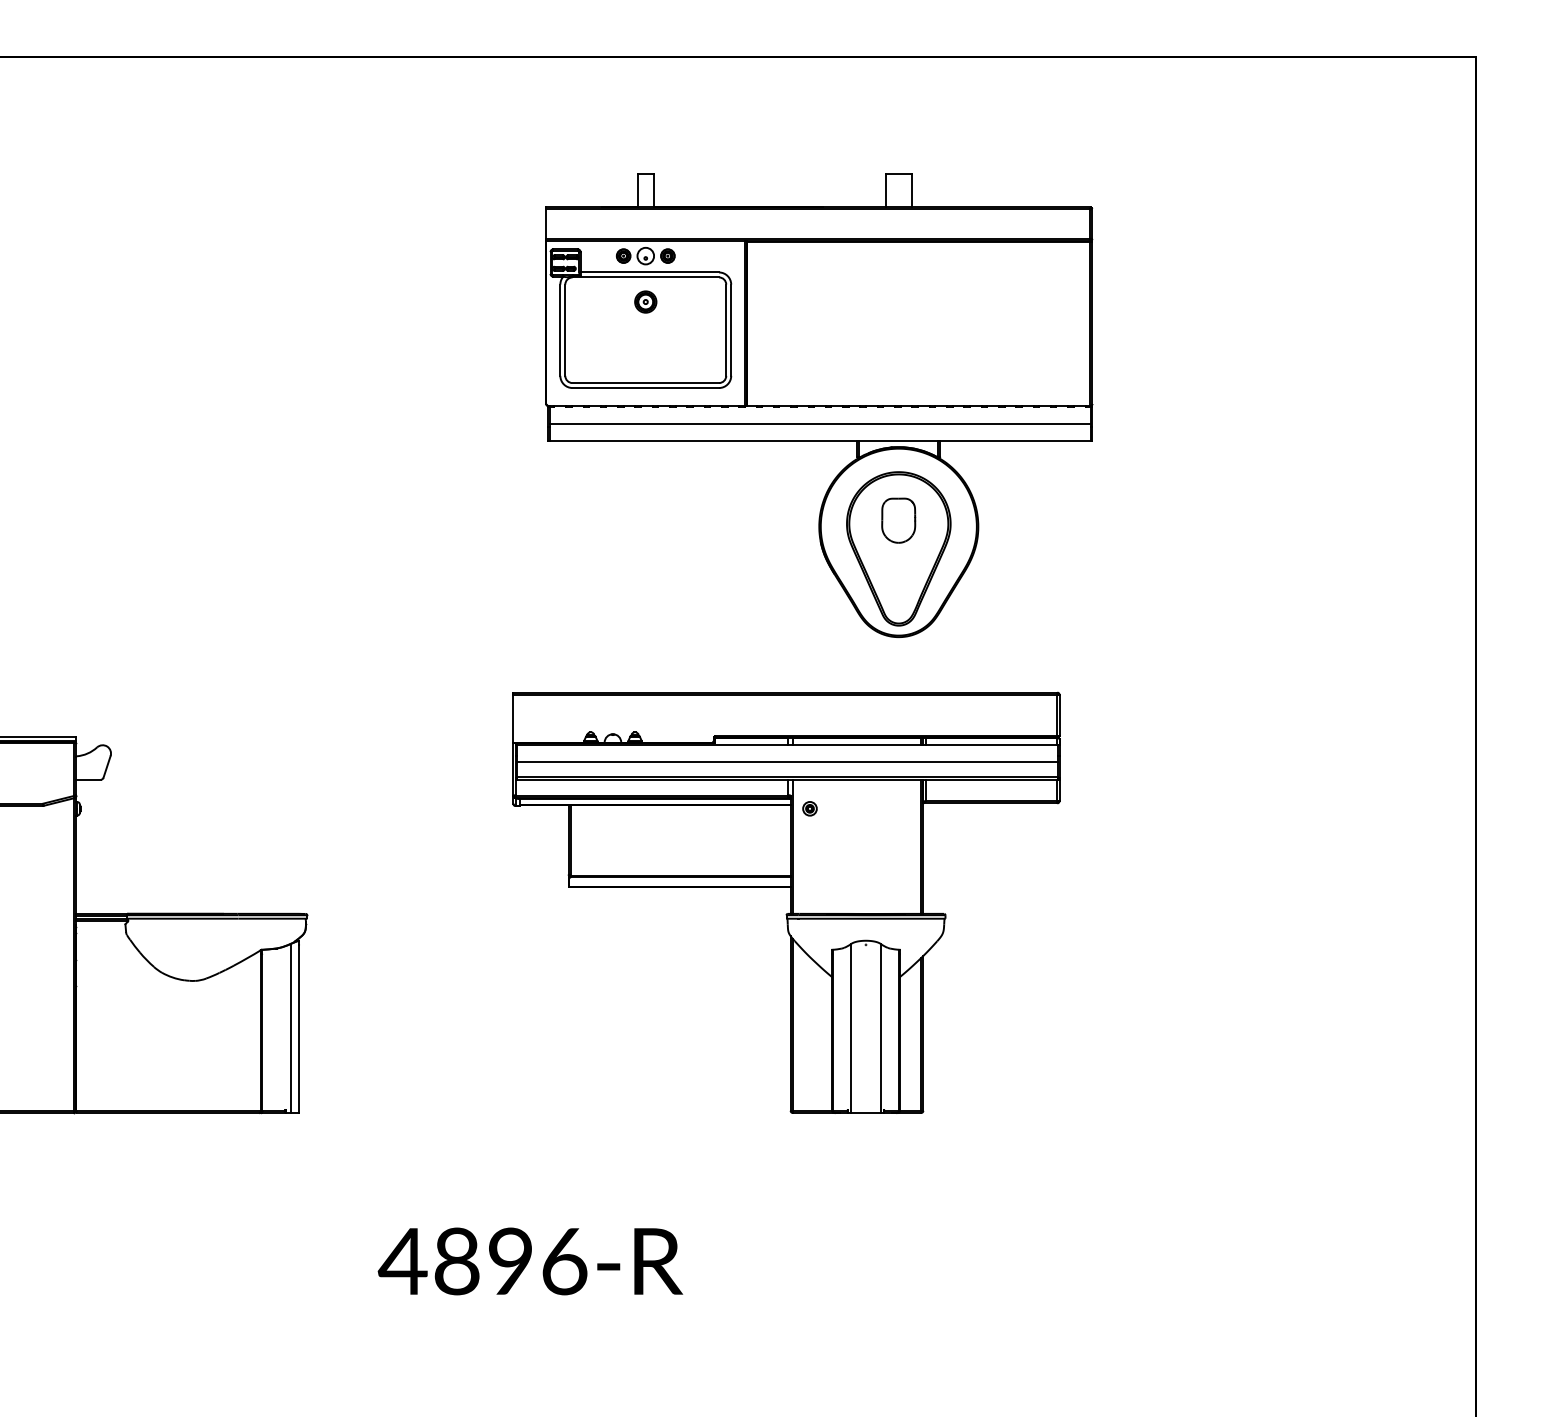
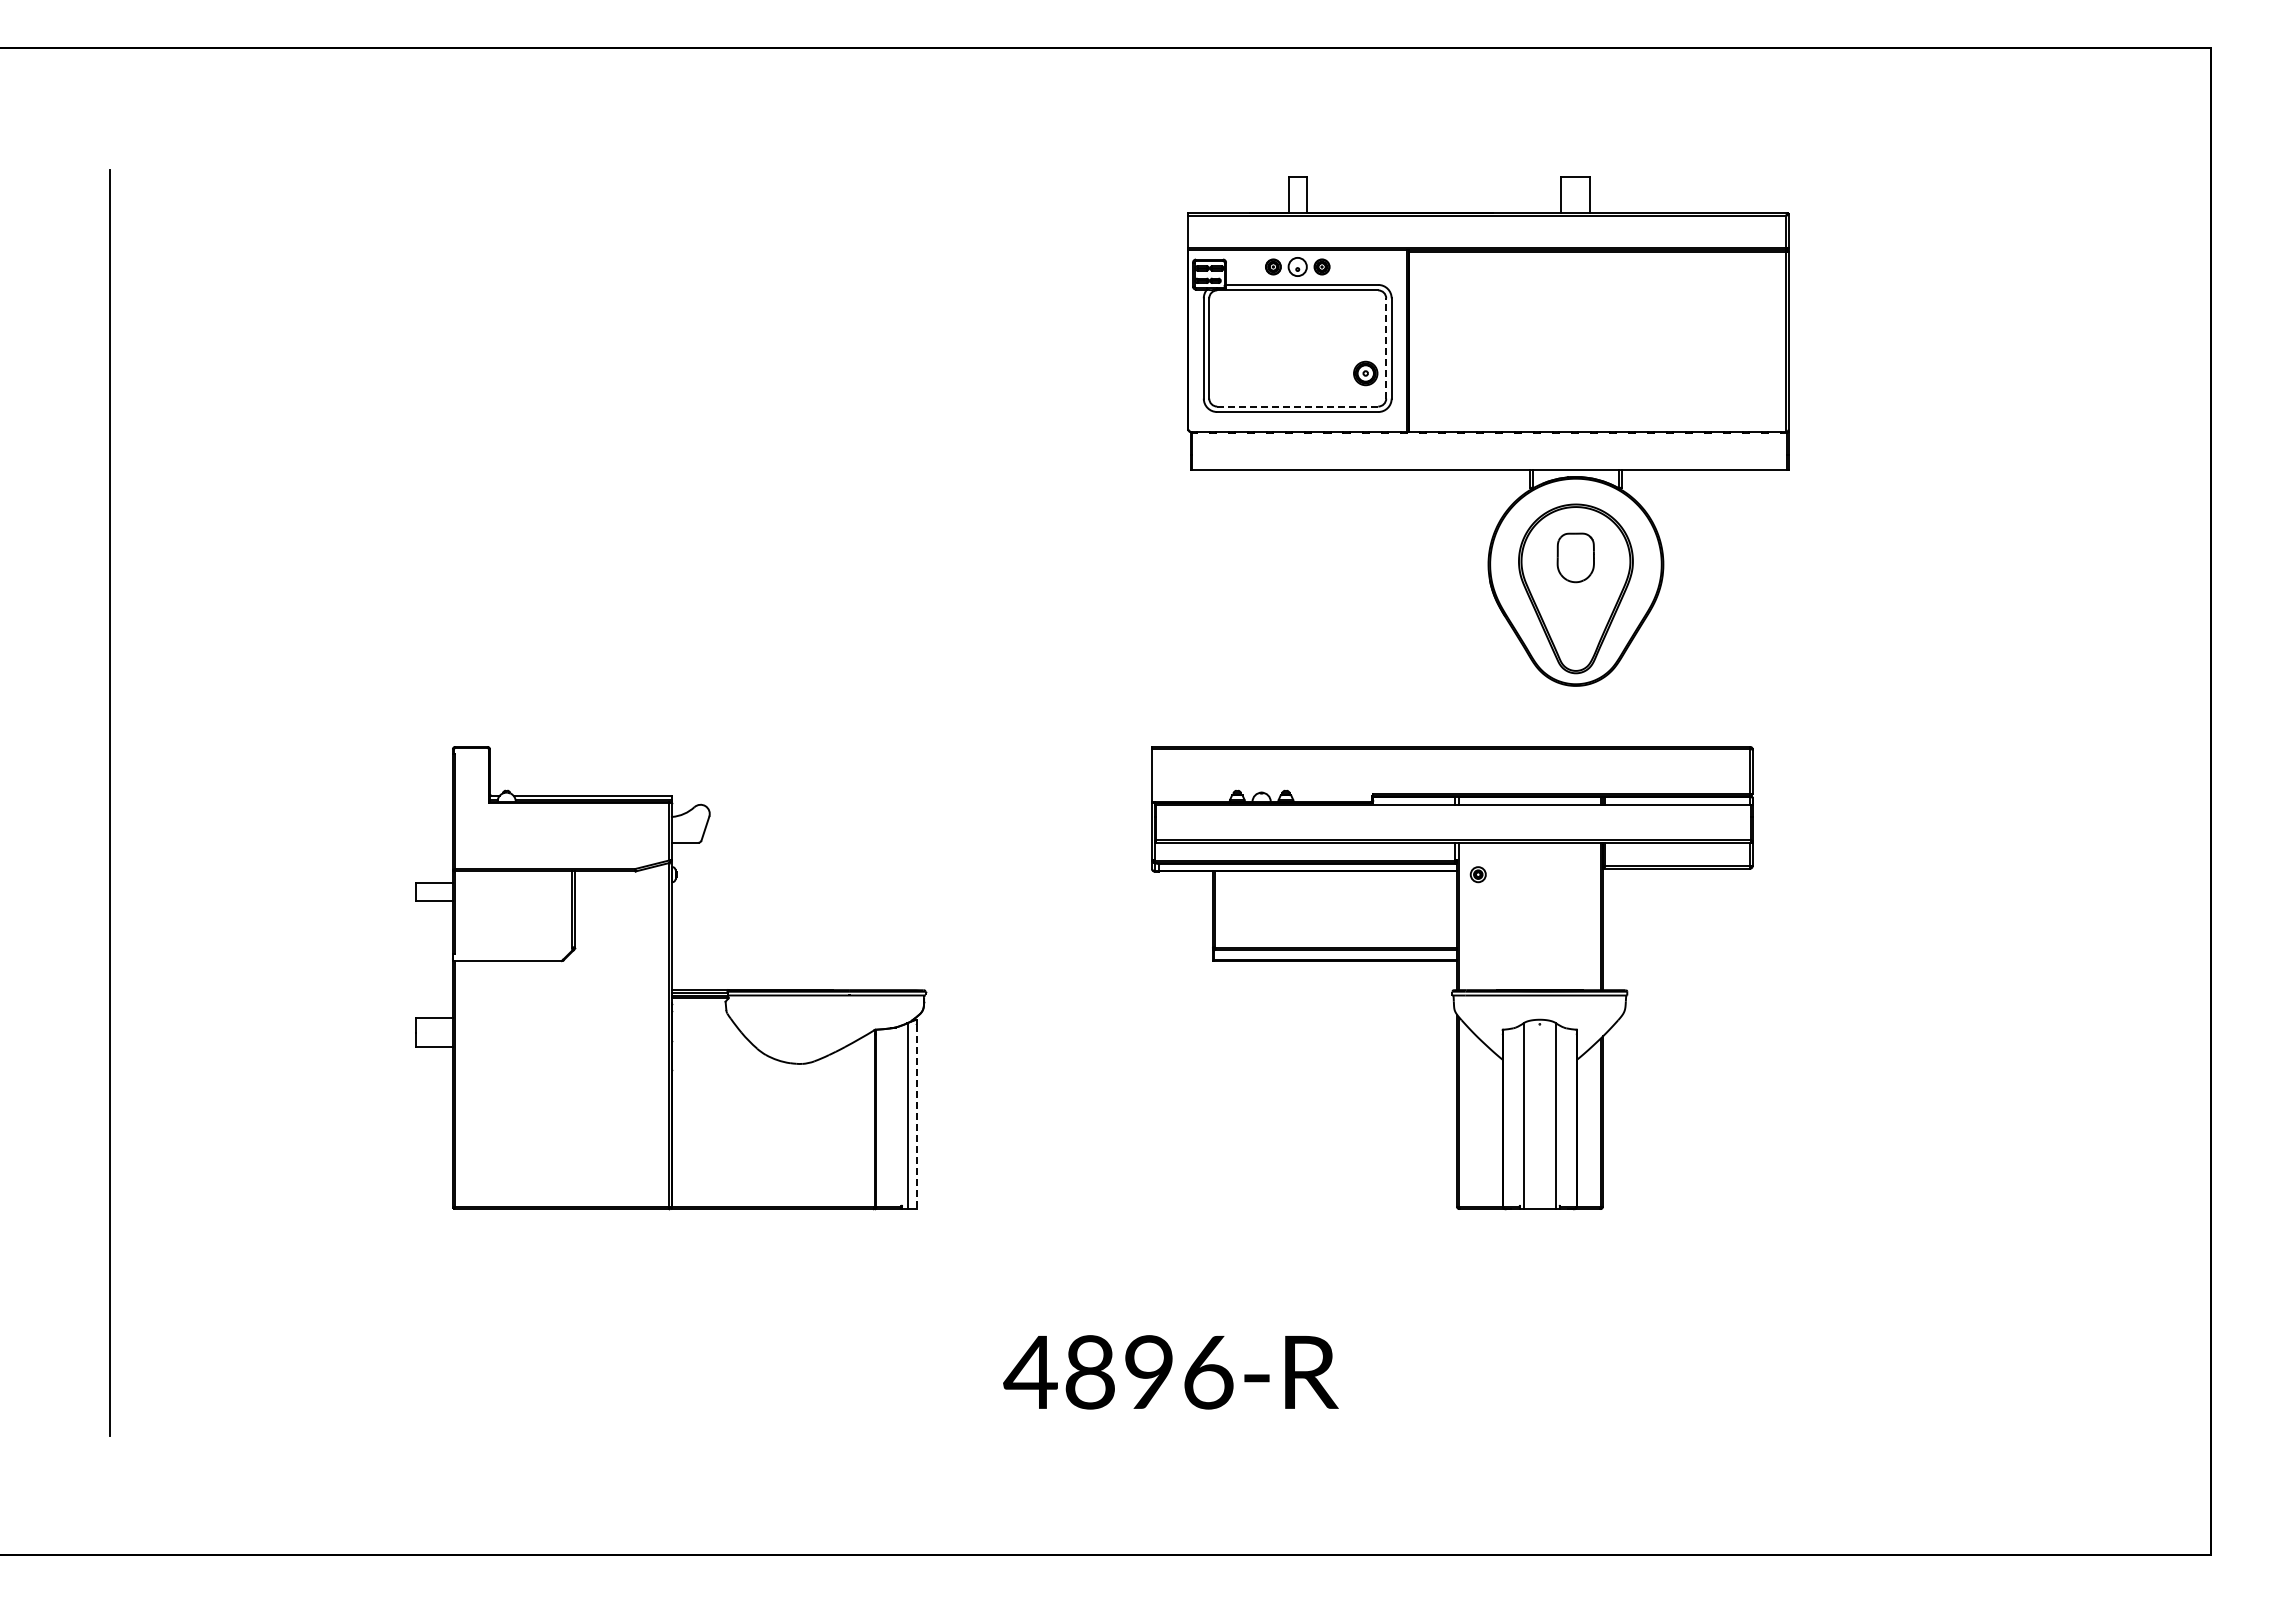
part: (645, 302) -> (1365, 373), moved
line: (726, 330) -> (1386, 348), solid -> dashed
line: (645, 383) -> (1297, 406), solid -> dashed
line: (820, 423) -> (1489, 451), removed
line: (787, 762) -> (1453, 823), removed
line: (299, 1029) -> (916, 1117), solid -> dashed

